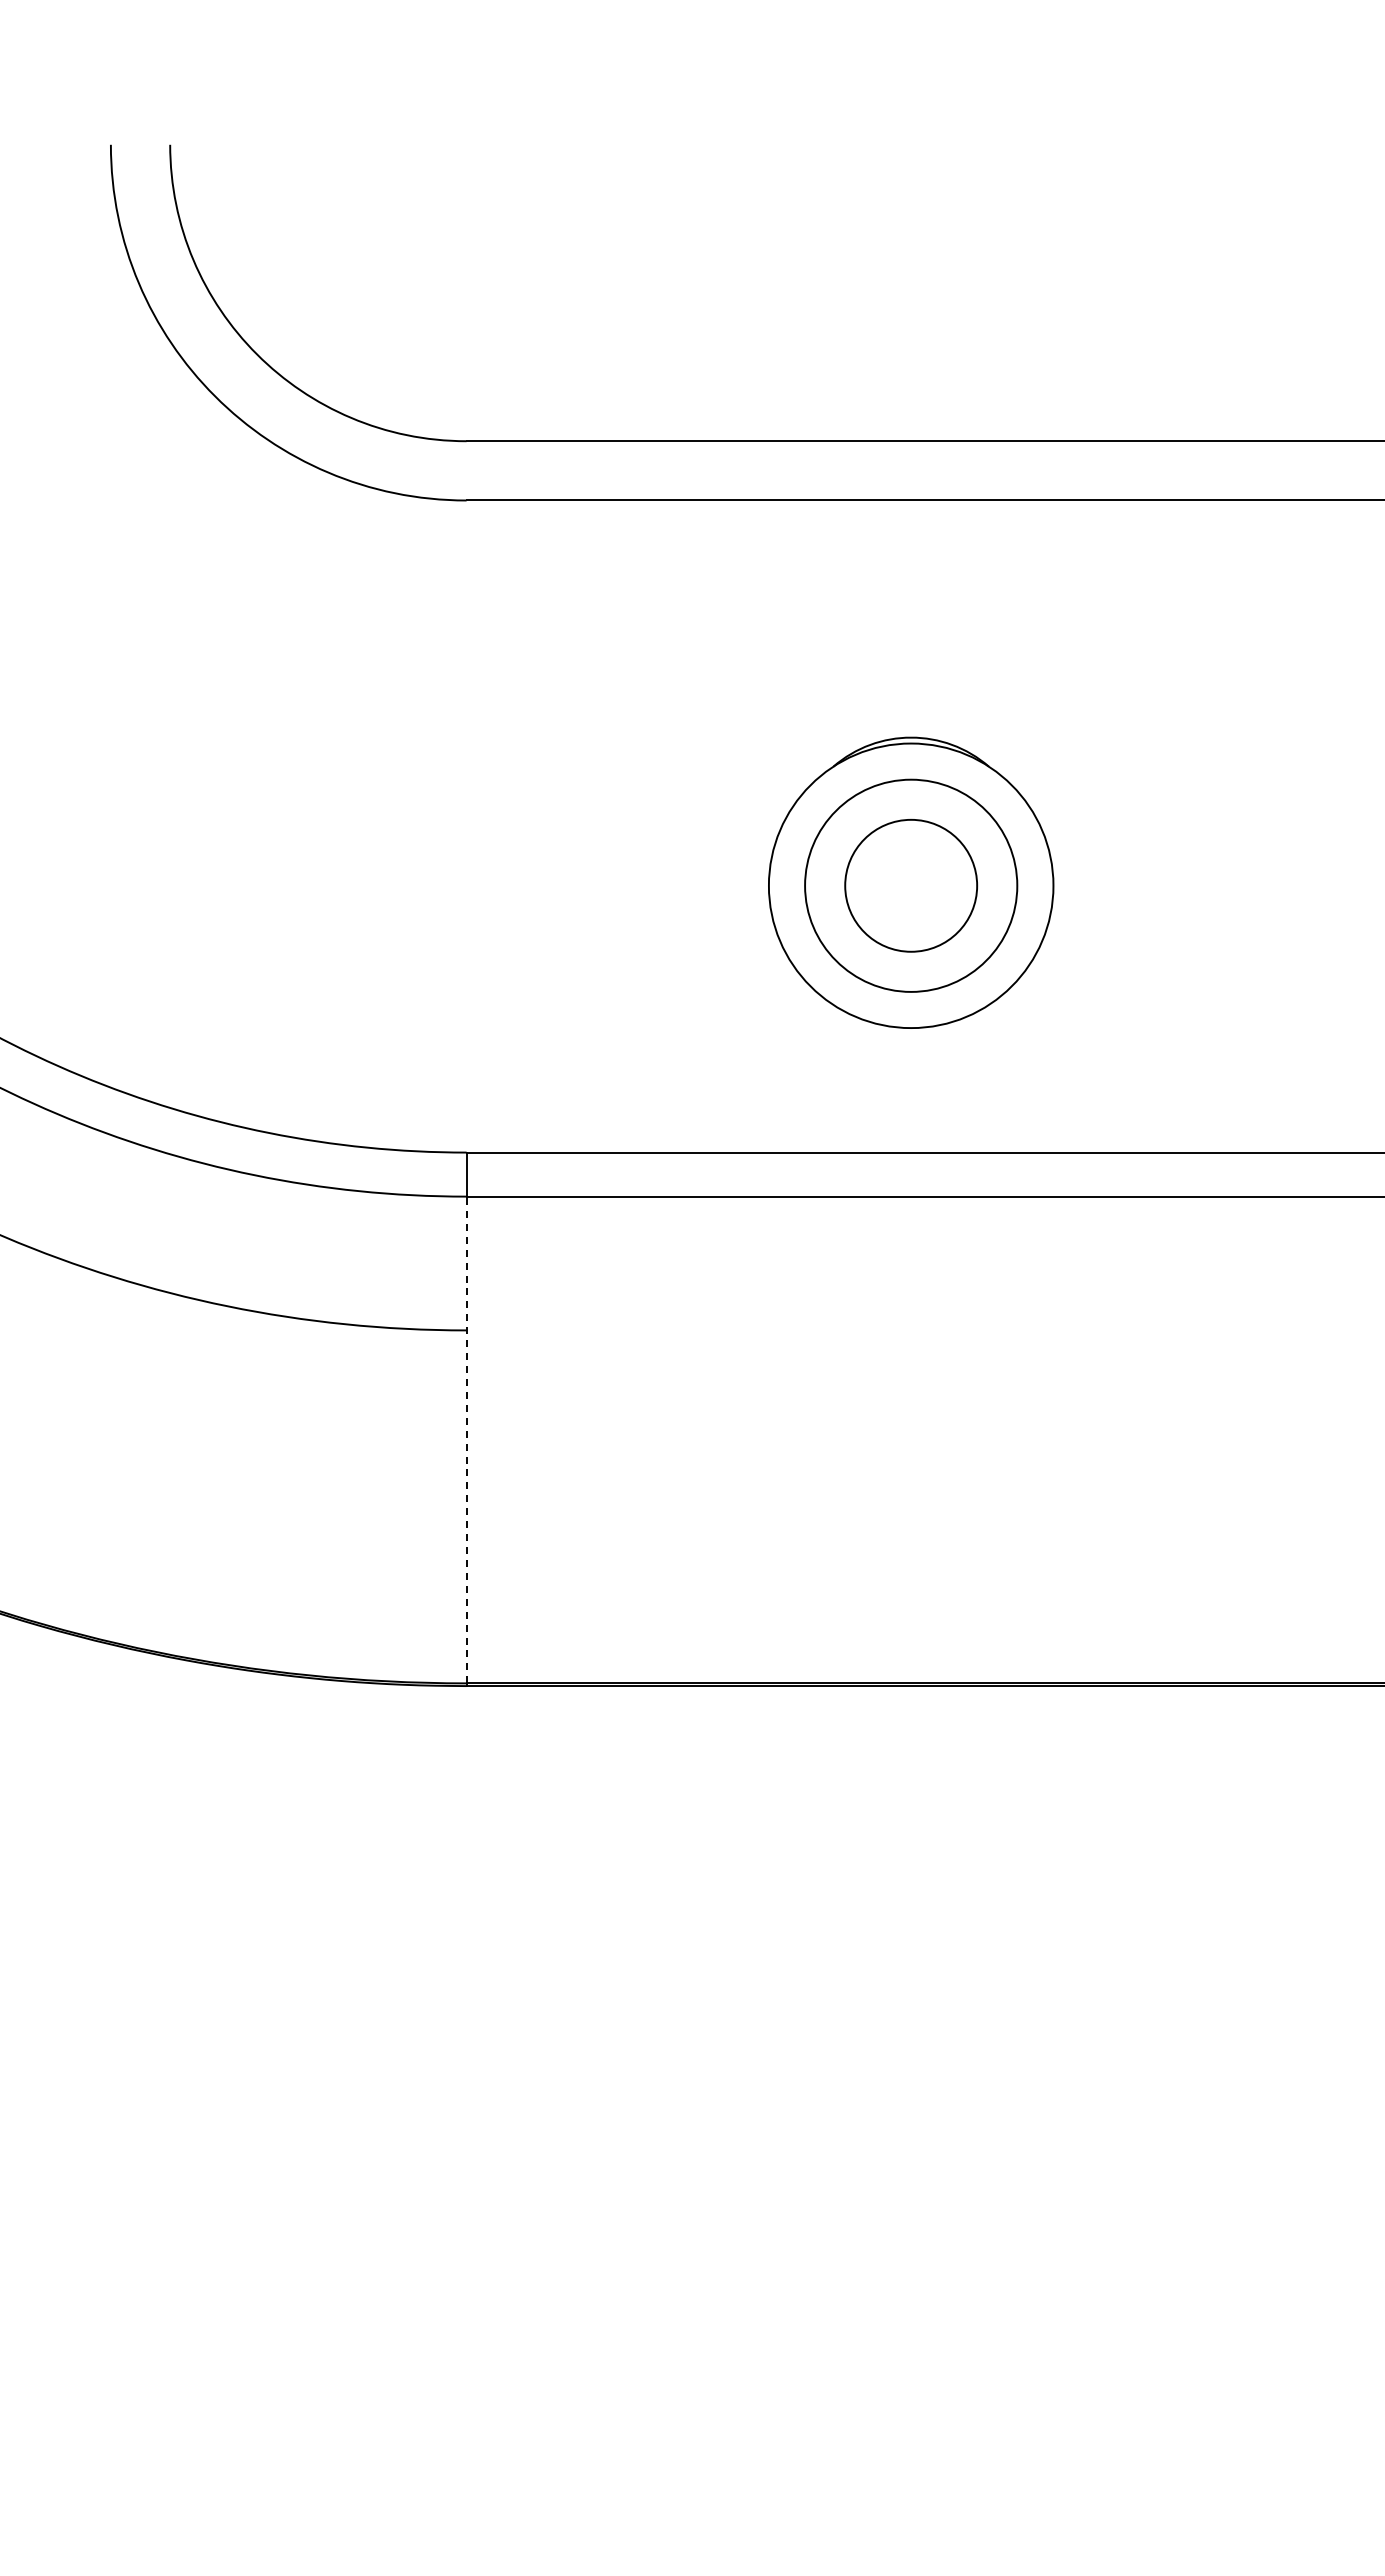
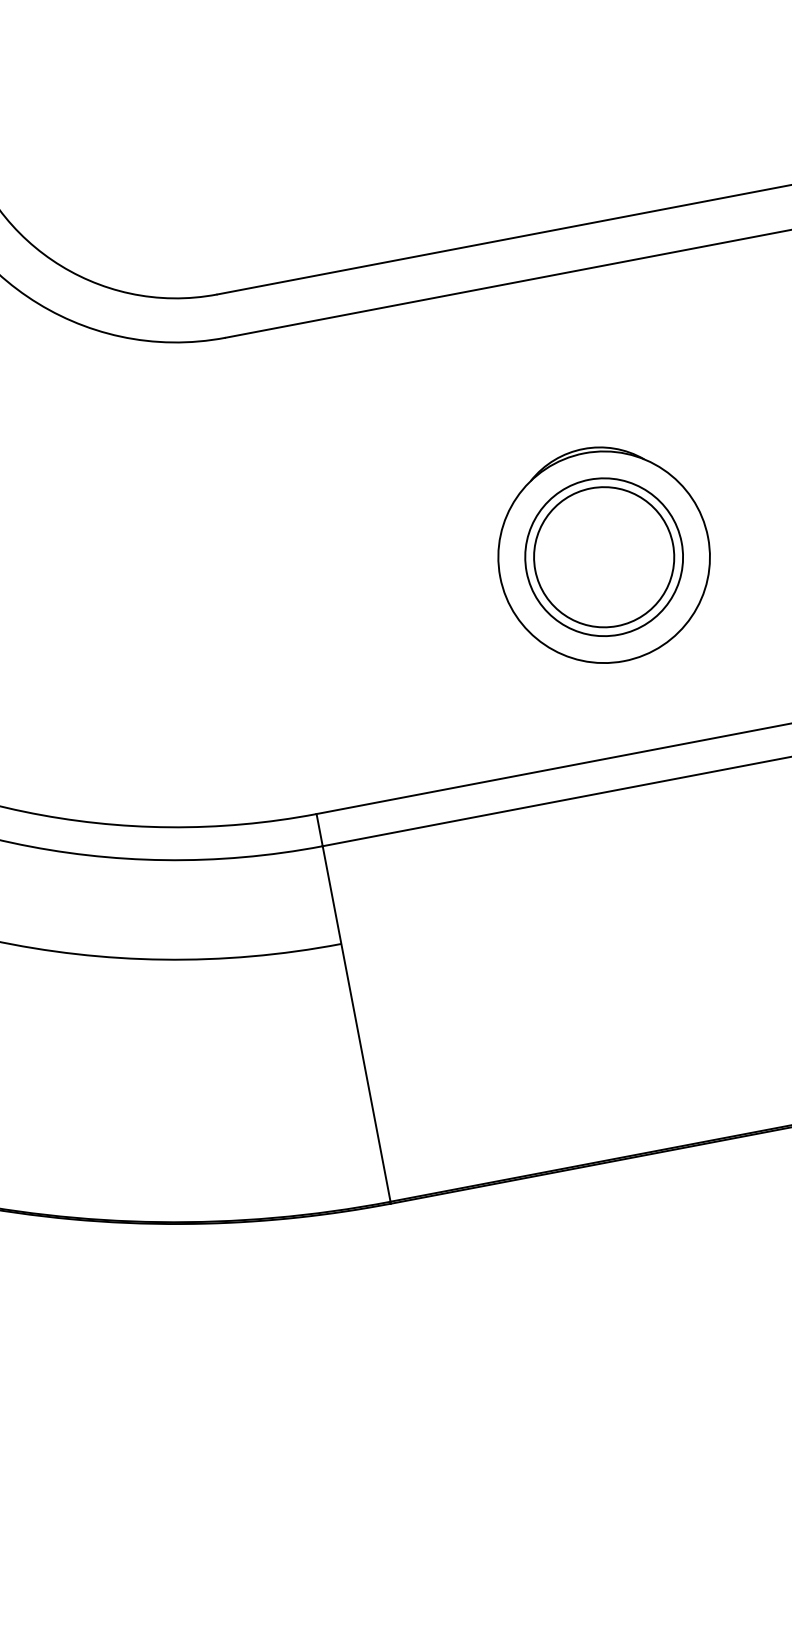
circle: (910, 885) -> (603, 557), size x1.43
line: (466, 1439) -> (356, 1023), dashed -> solid

